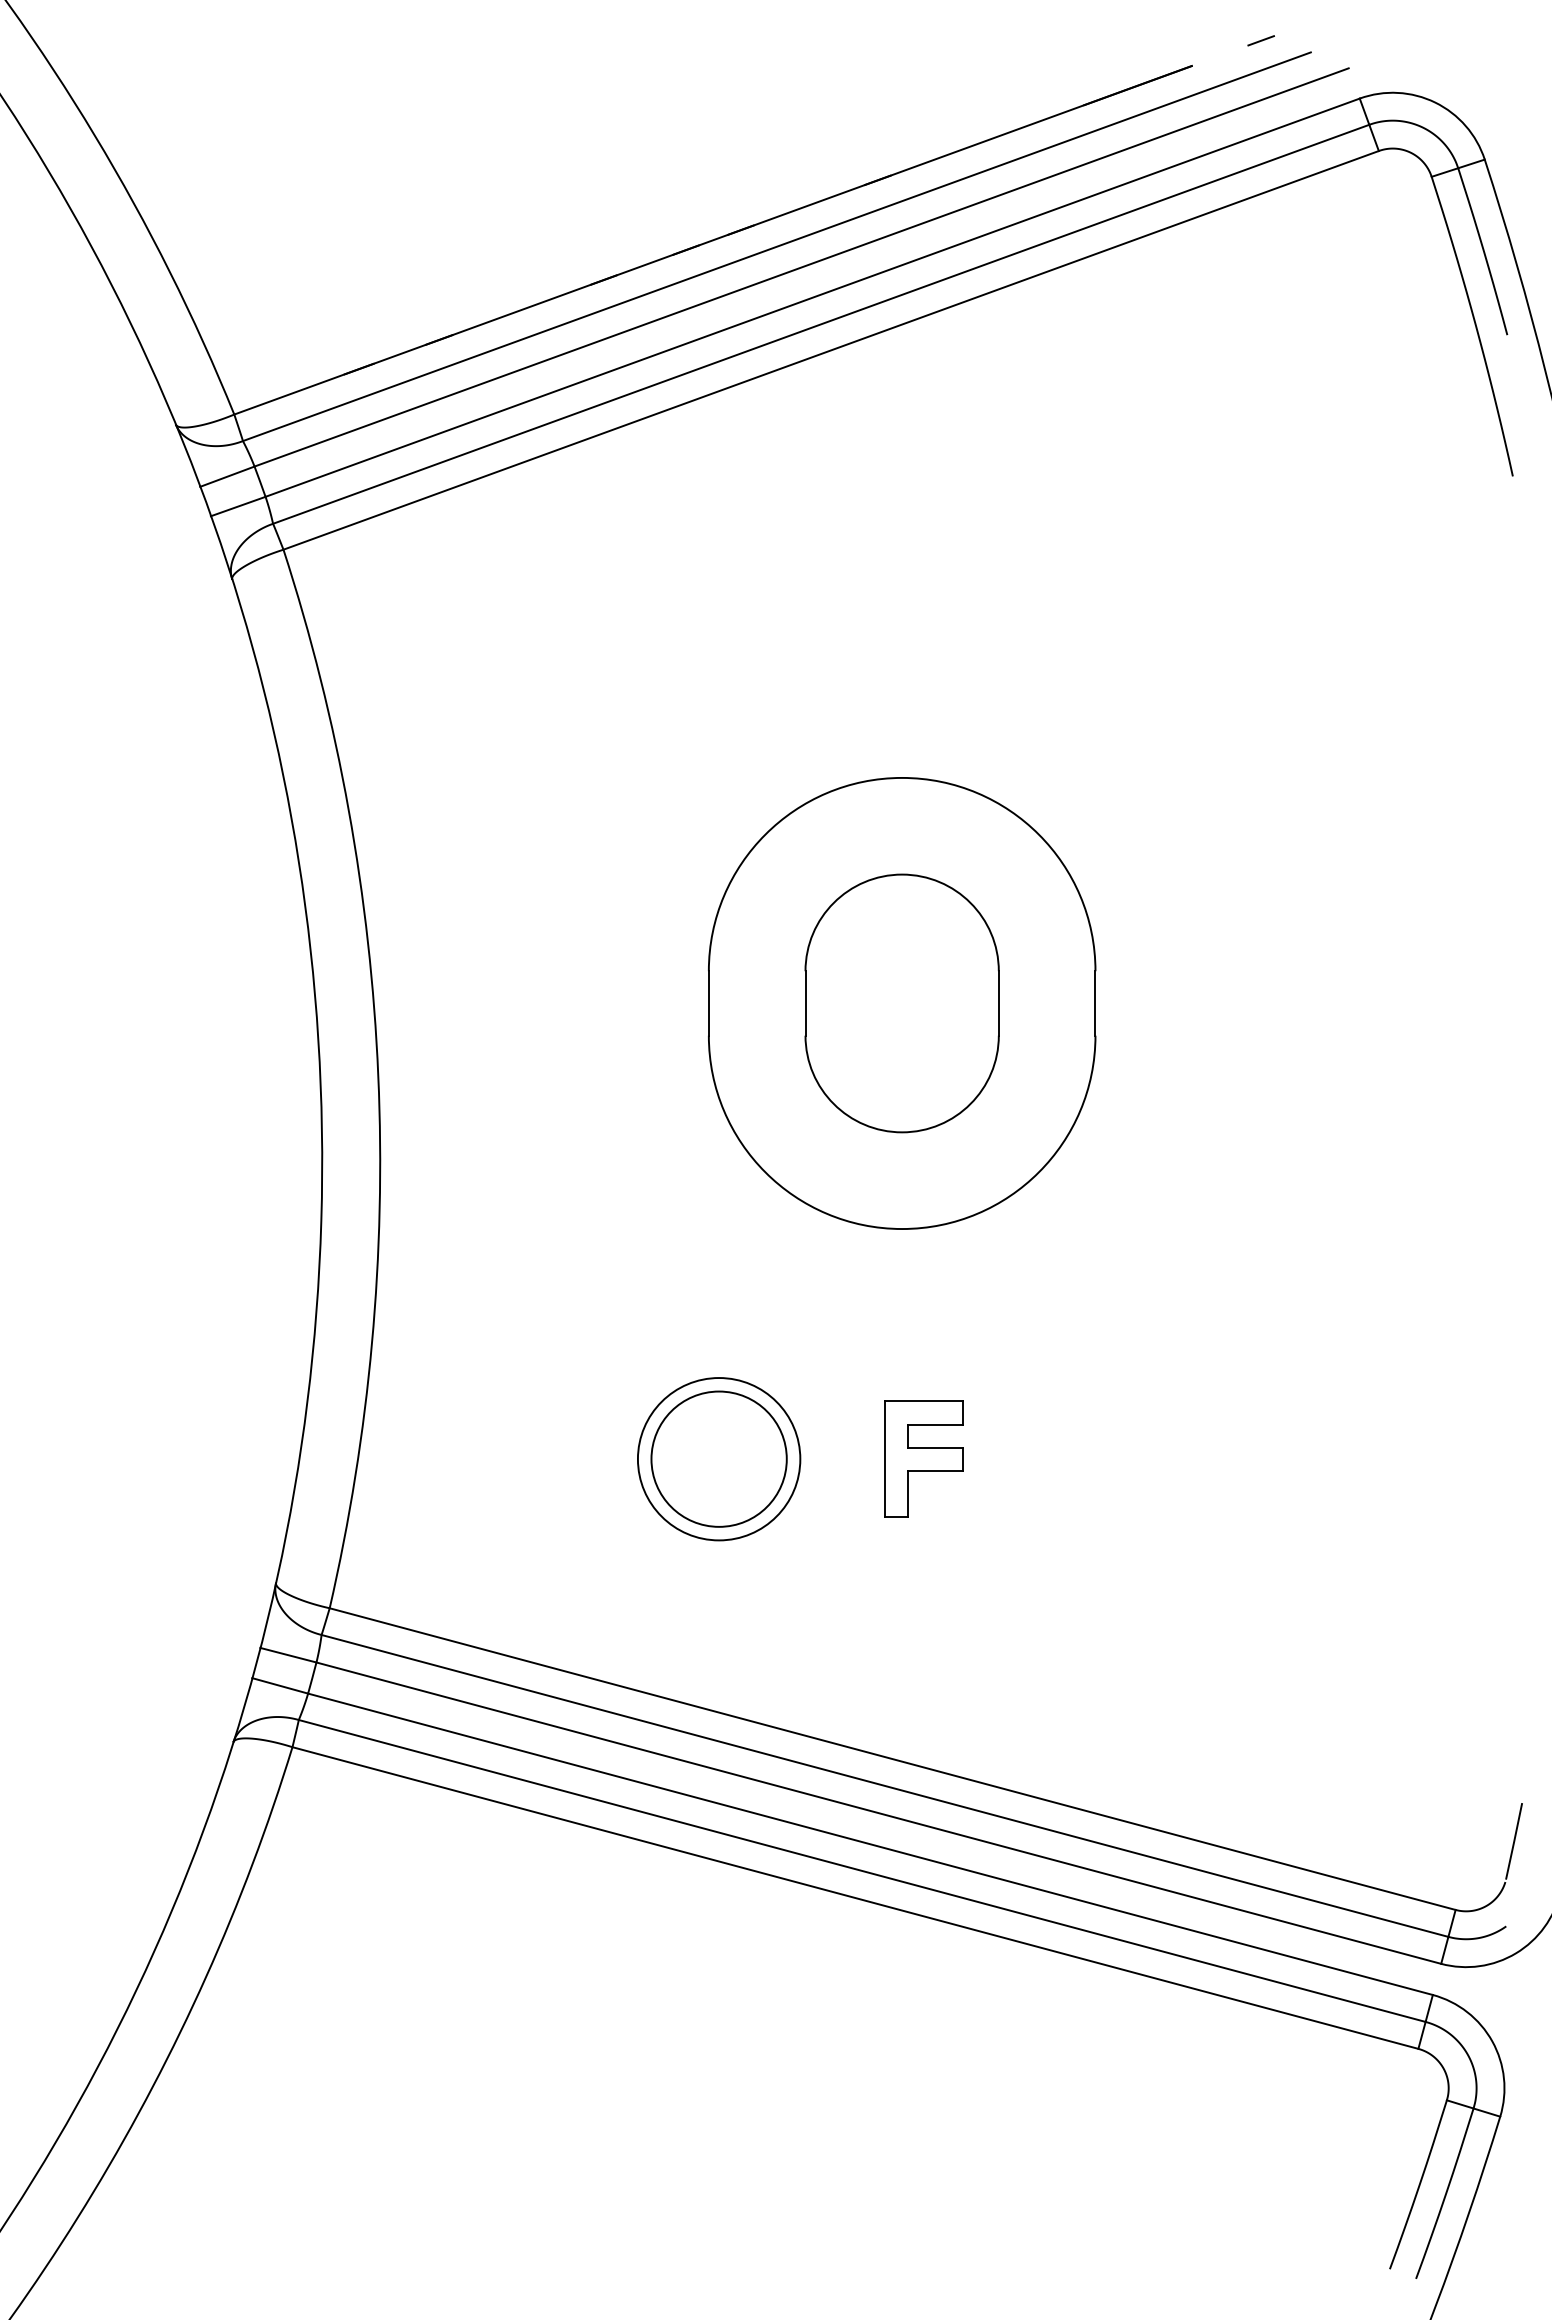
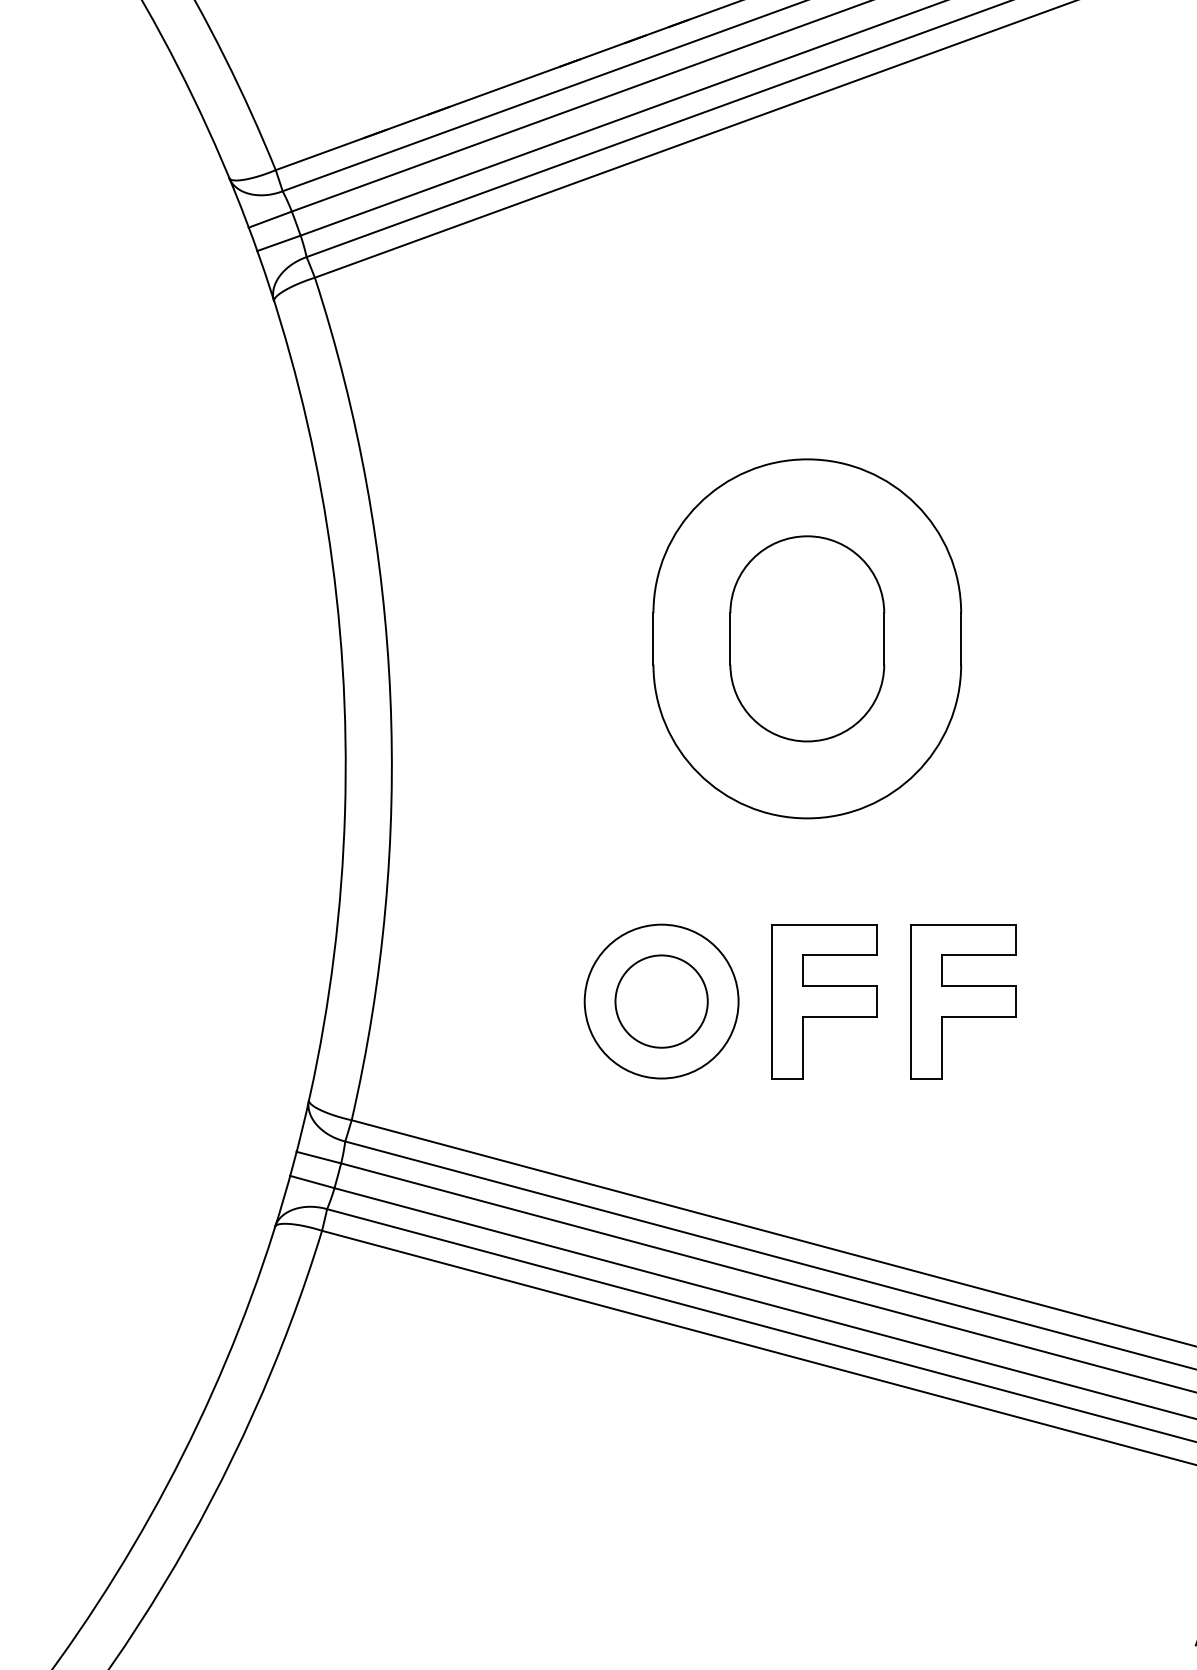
circle: (718, 1458) -> (661, 1001), size x1.43
circle: (719, 1459) -> (661, 1001), size x0.71
part: (923, 1459) -> (824, 1001), size x1.67
part: (1097, 1459) -> (962, 1001), added

